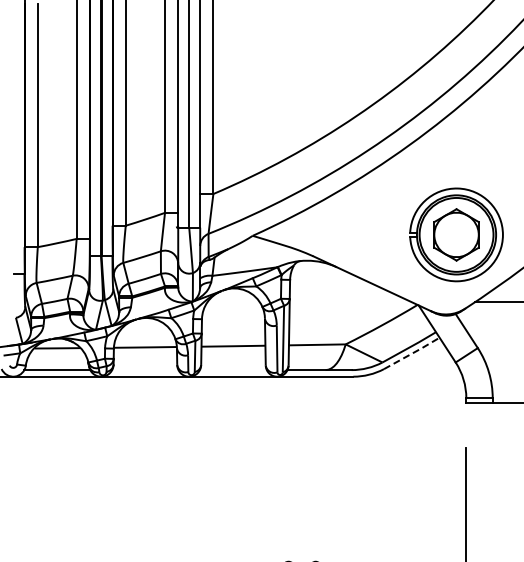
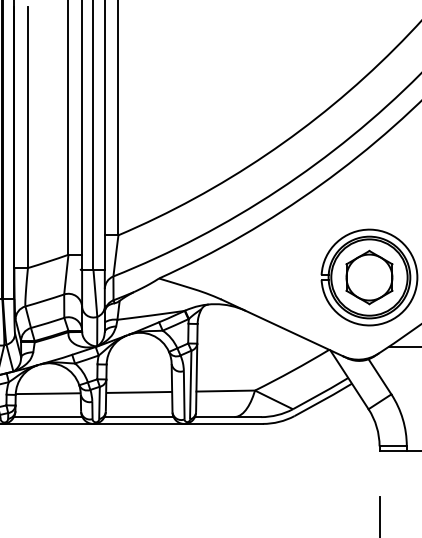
line: (412, 353) -> (323, 399), dashed -> solid
line: (145, 370) -> (48, 417), added
line: (233, 370) -> (139, 417), added

